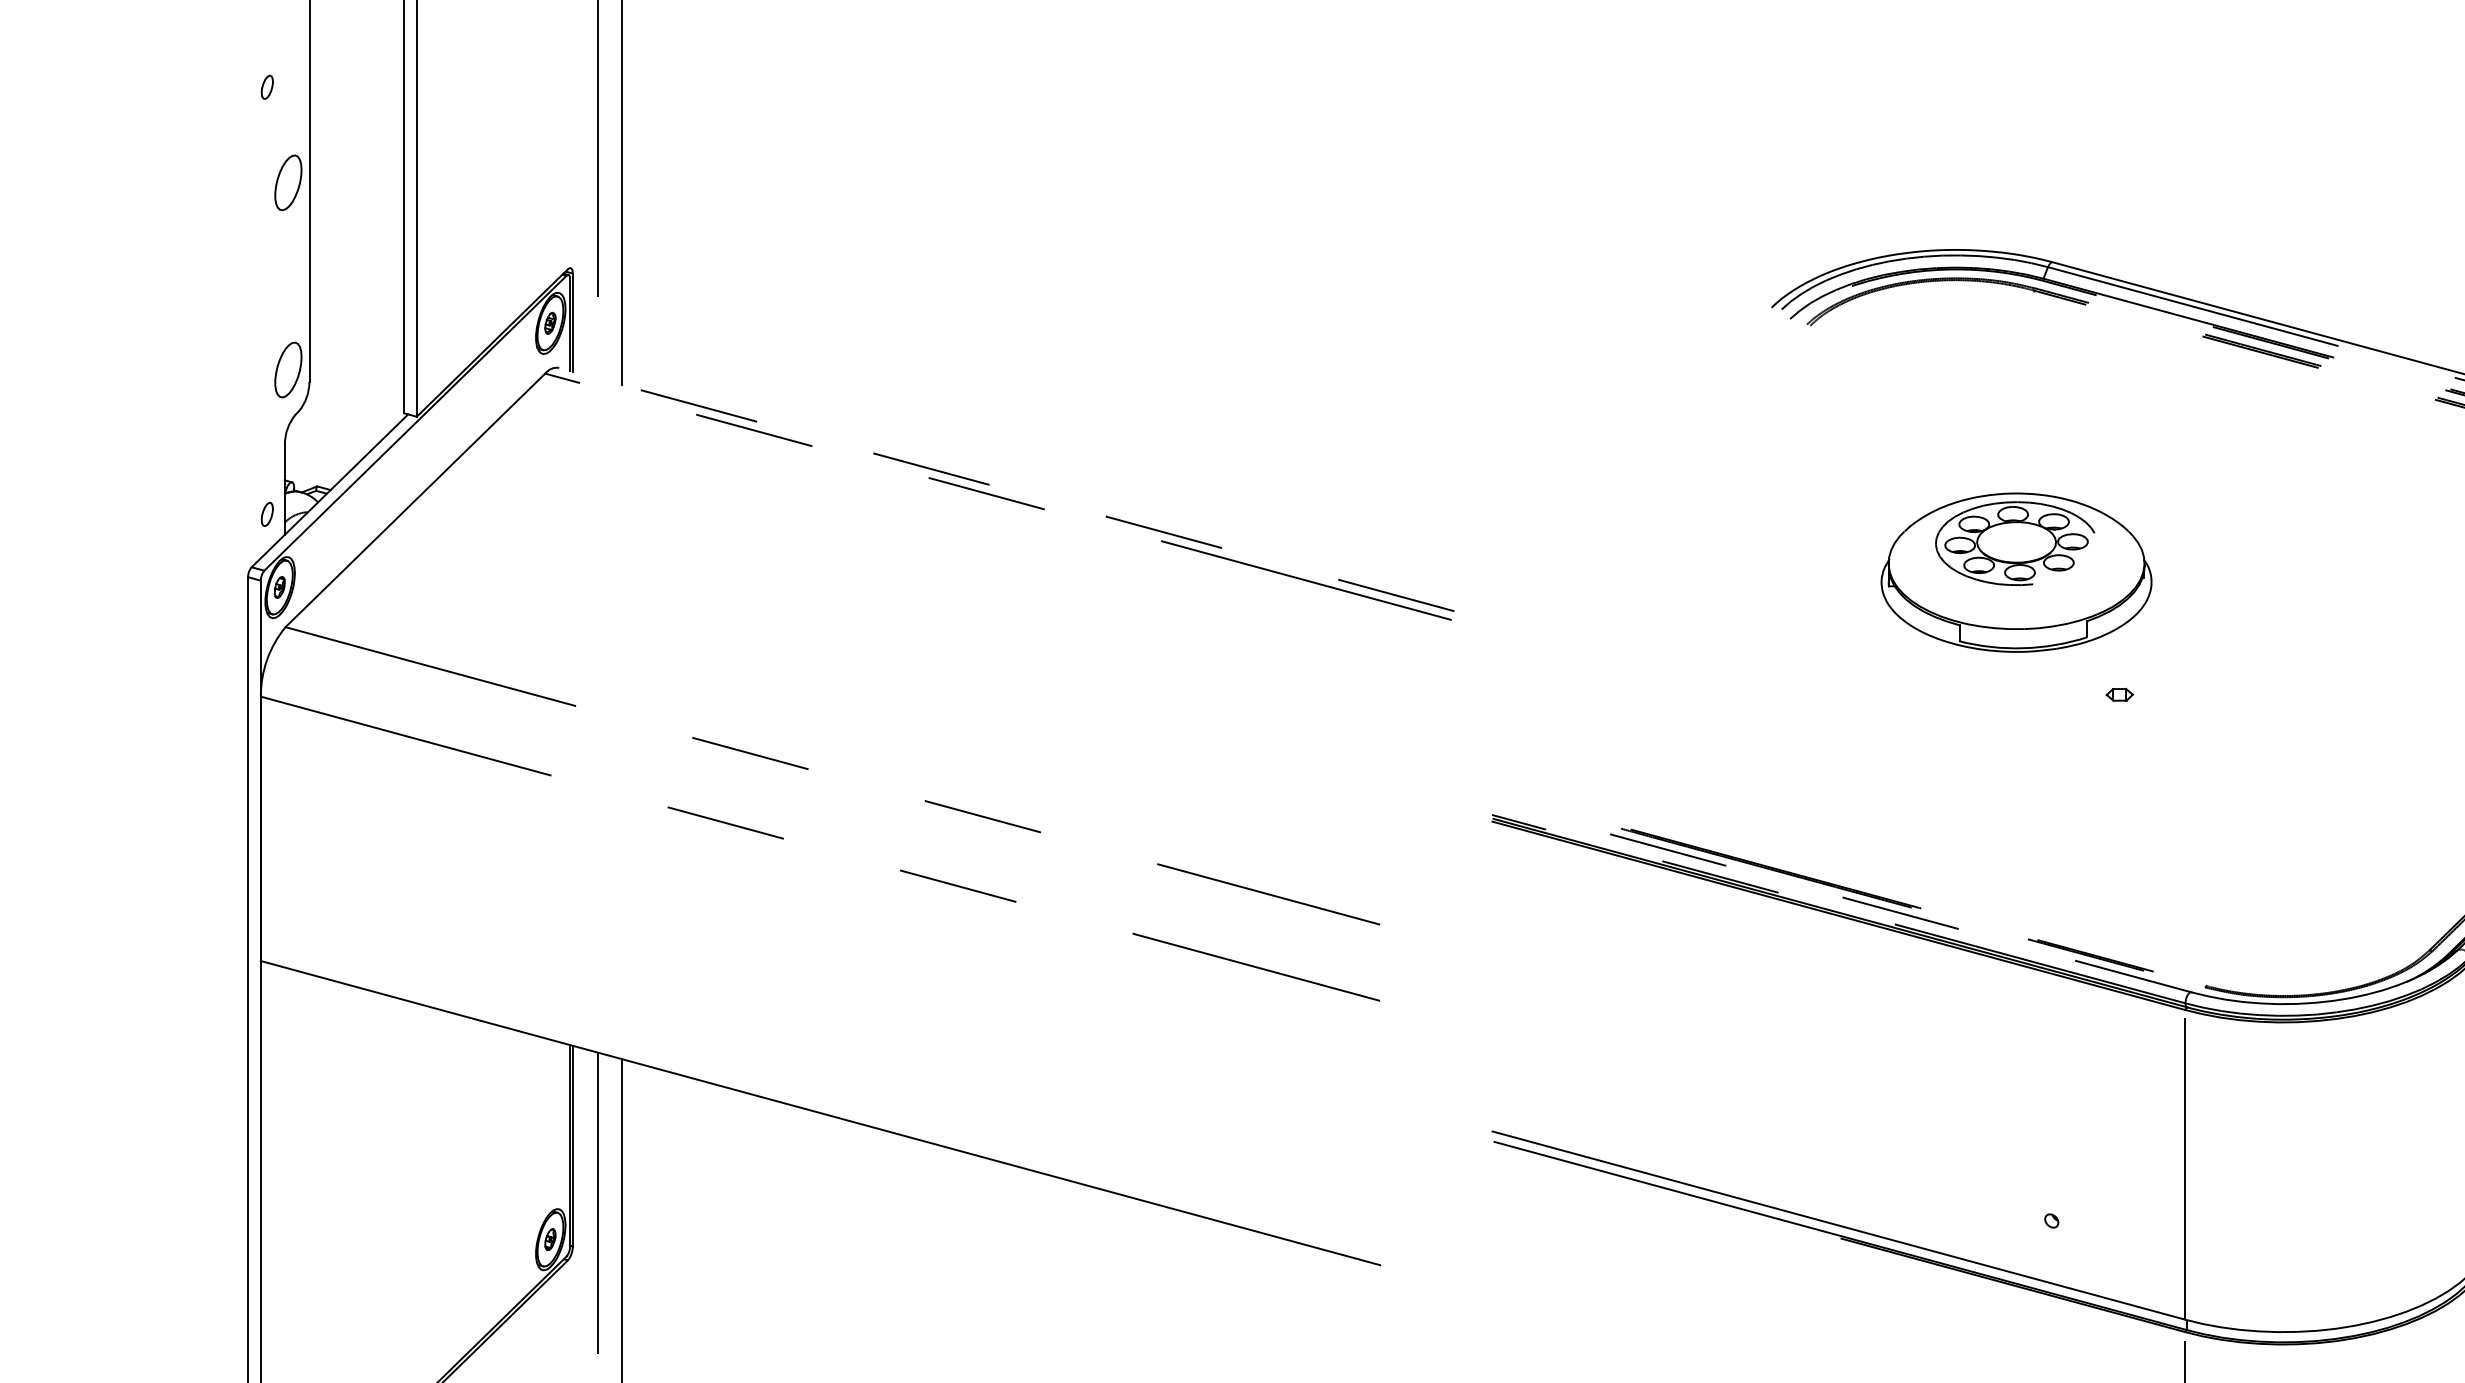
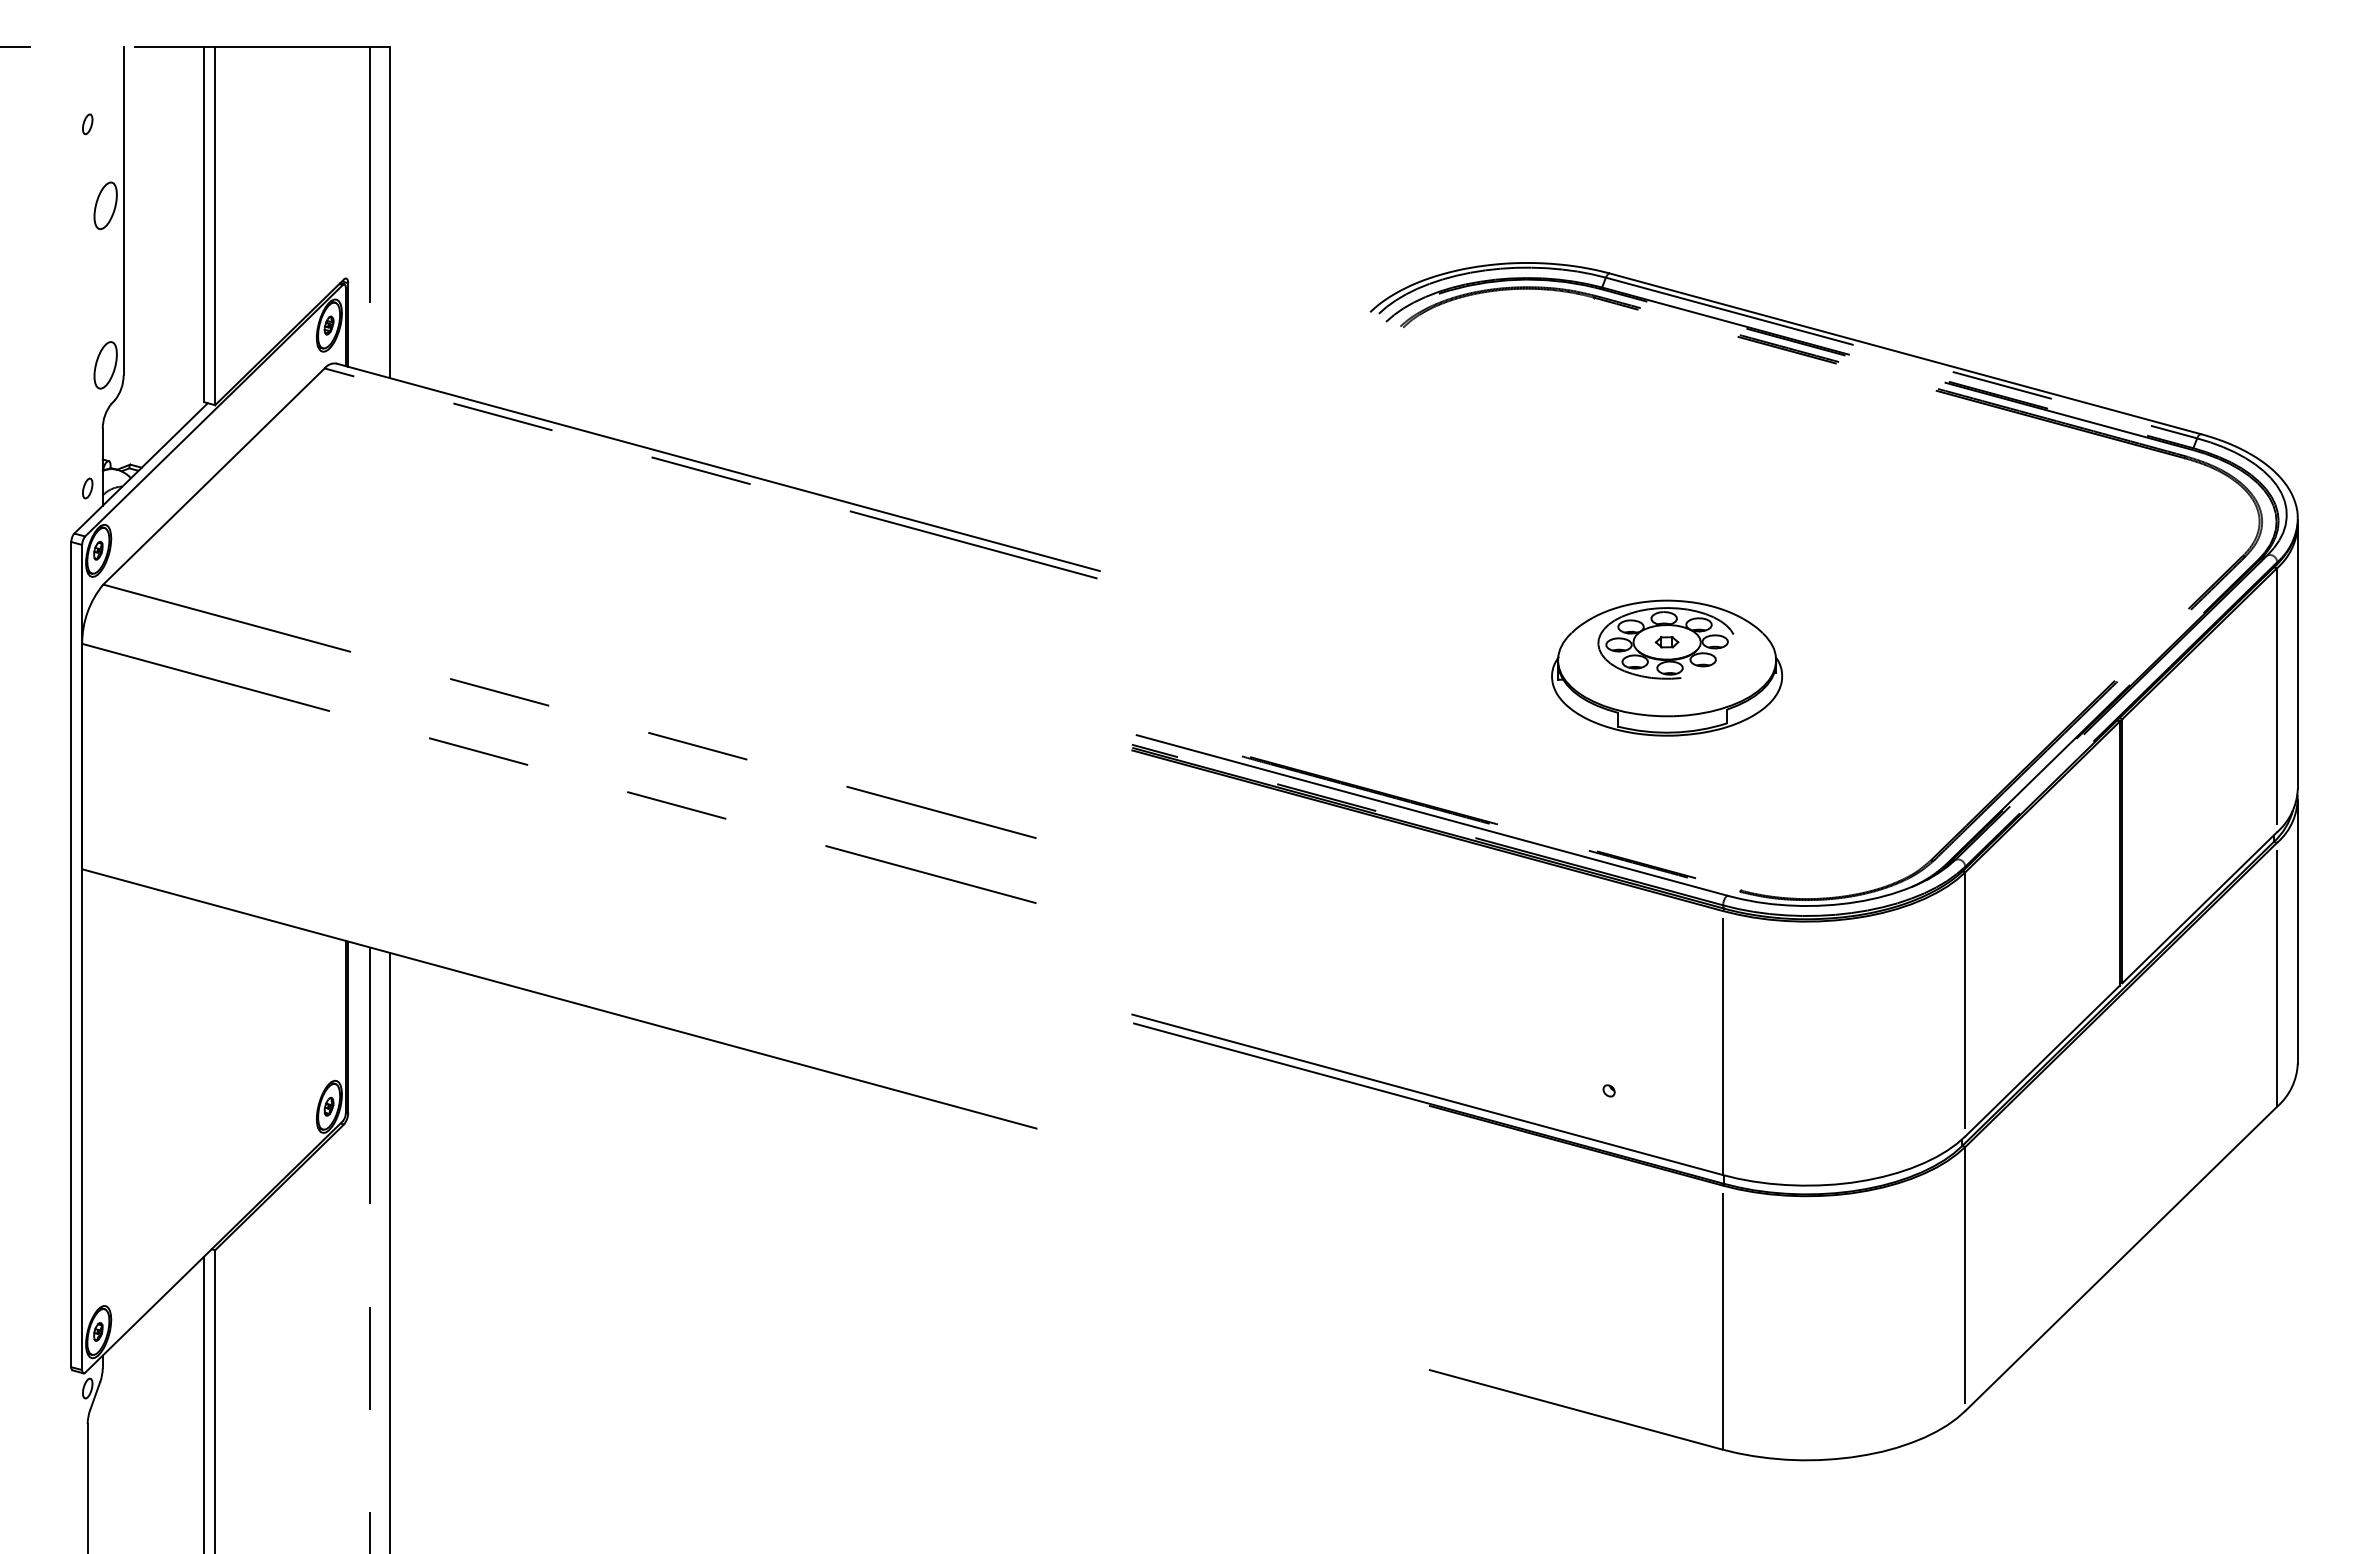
line: (1005, 489) -> (717, 467), dashed -> solid
part: (2017, 571) -> (1667, 667), moved
line: (1843, 897) -> (1431, 815), dashed -> solid

